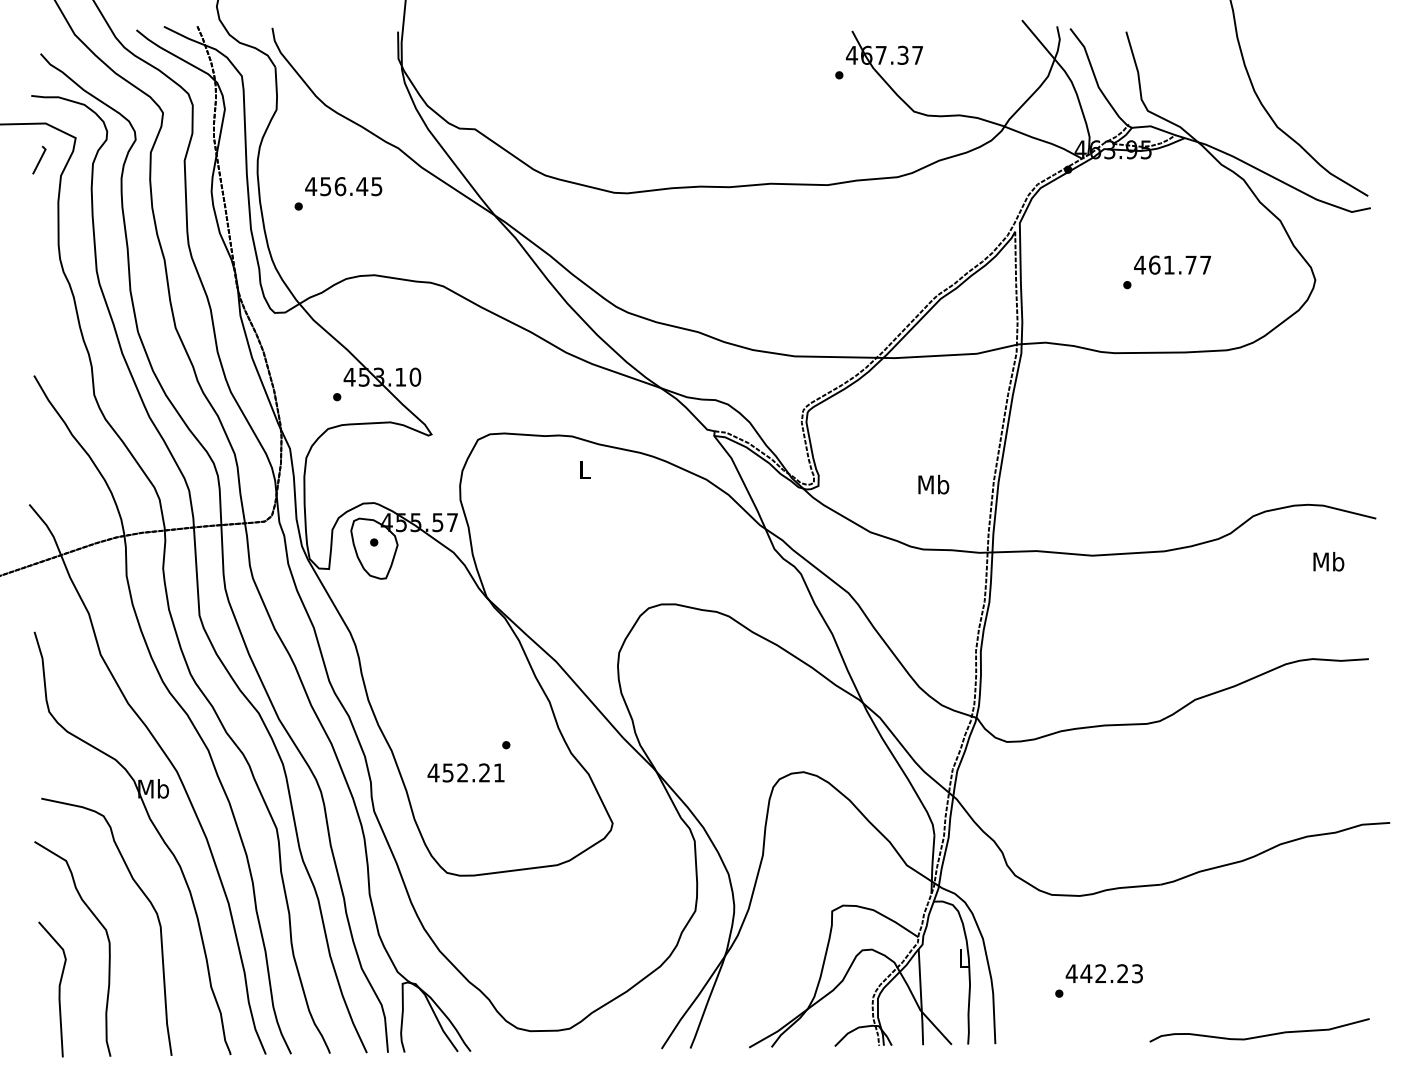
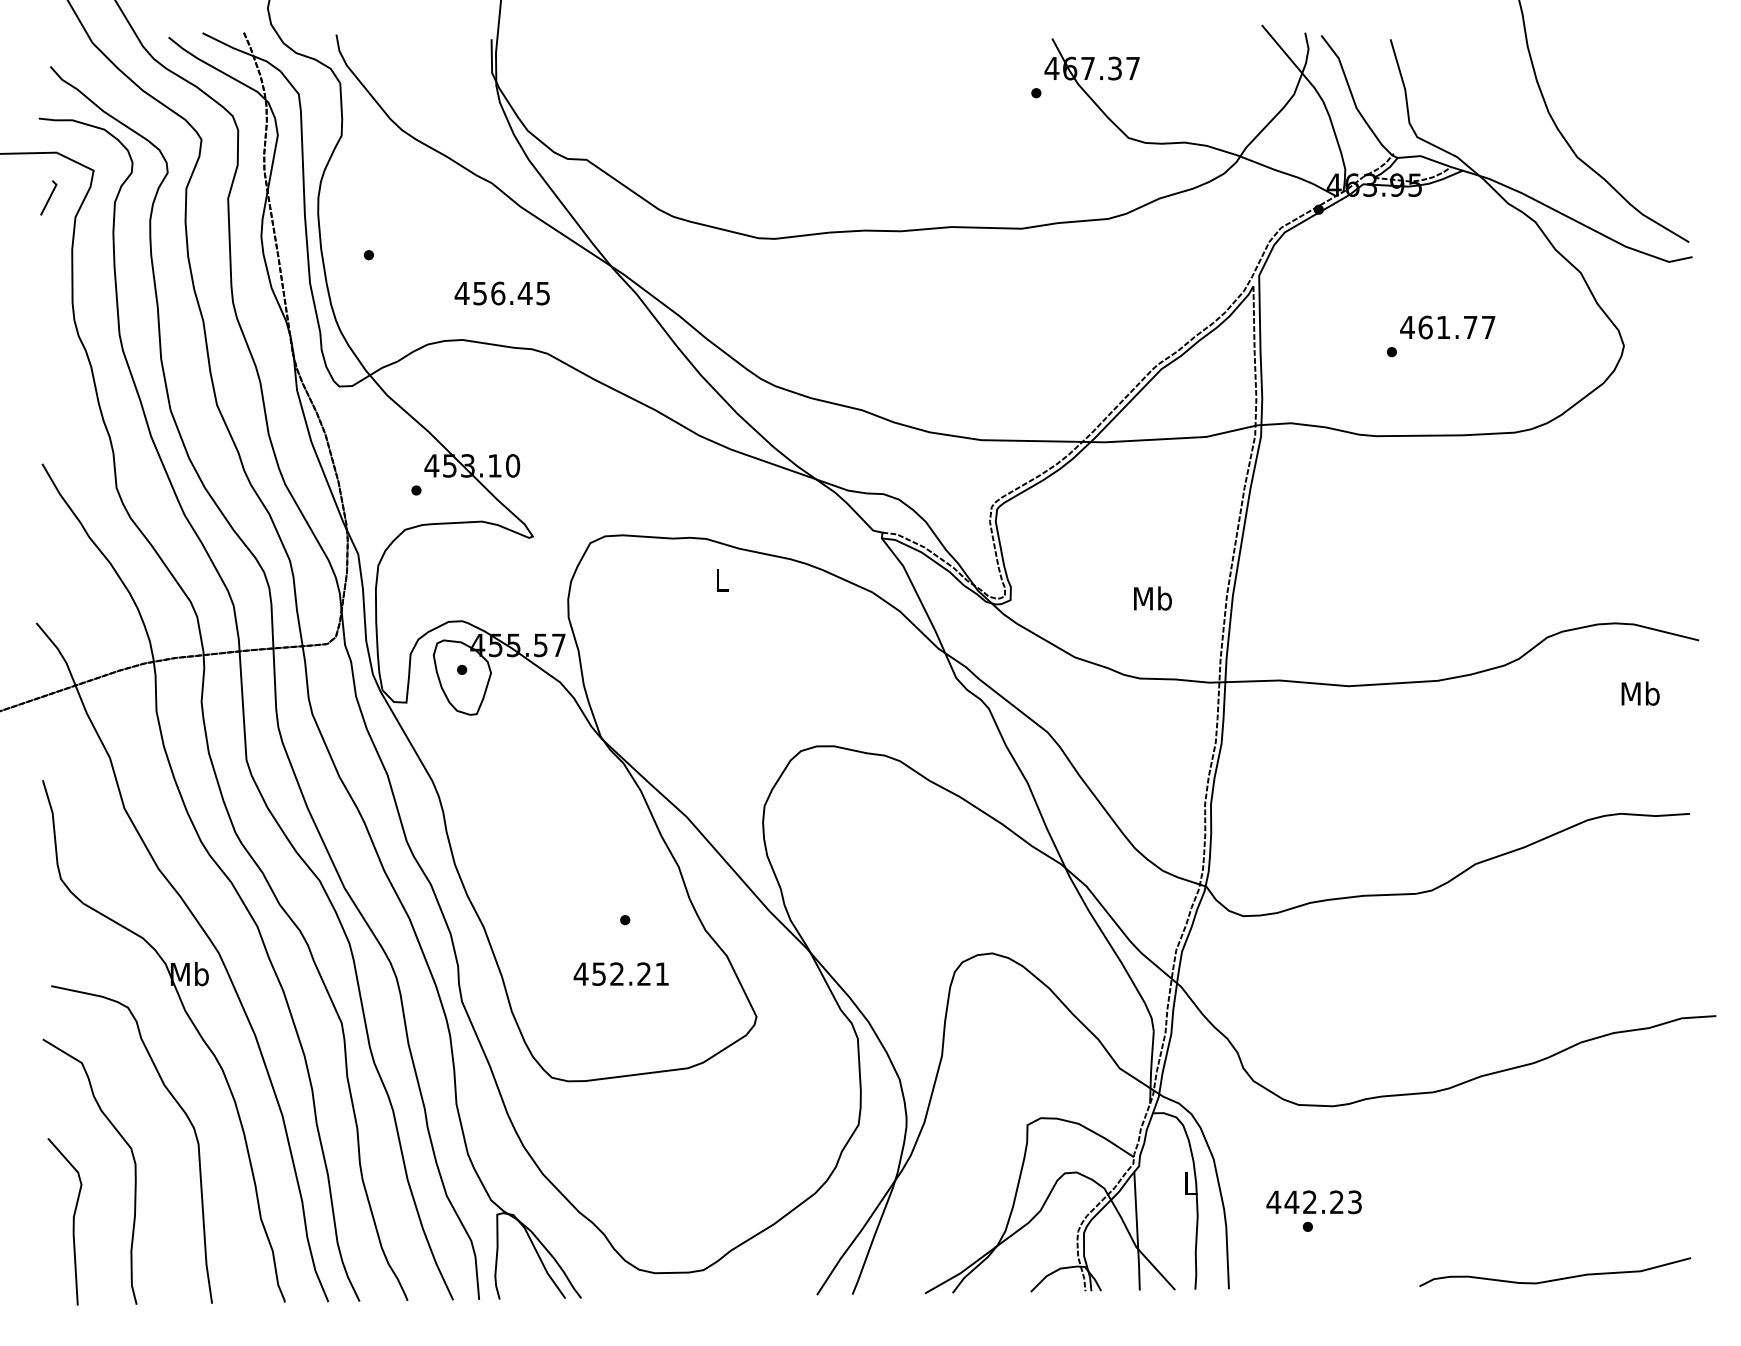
text: (343, 186) -> (502, 293), moved
text: (465, 772) -> (620, 973), moved
text: (1103, 973) -> (1313, 1201), moved

